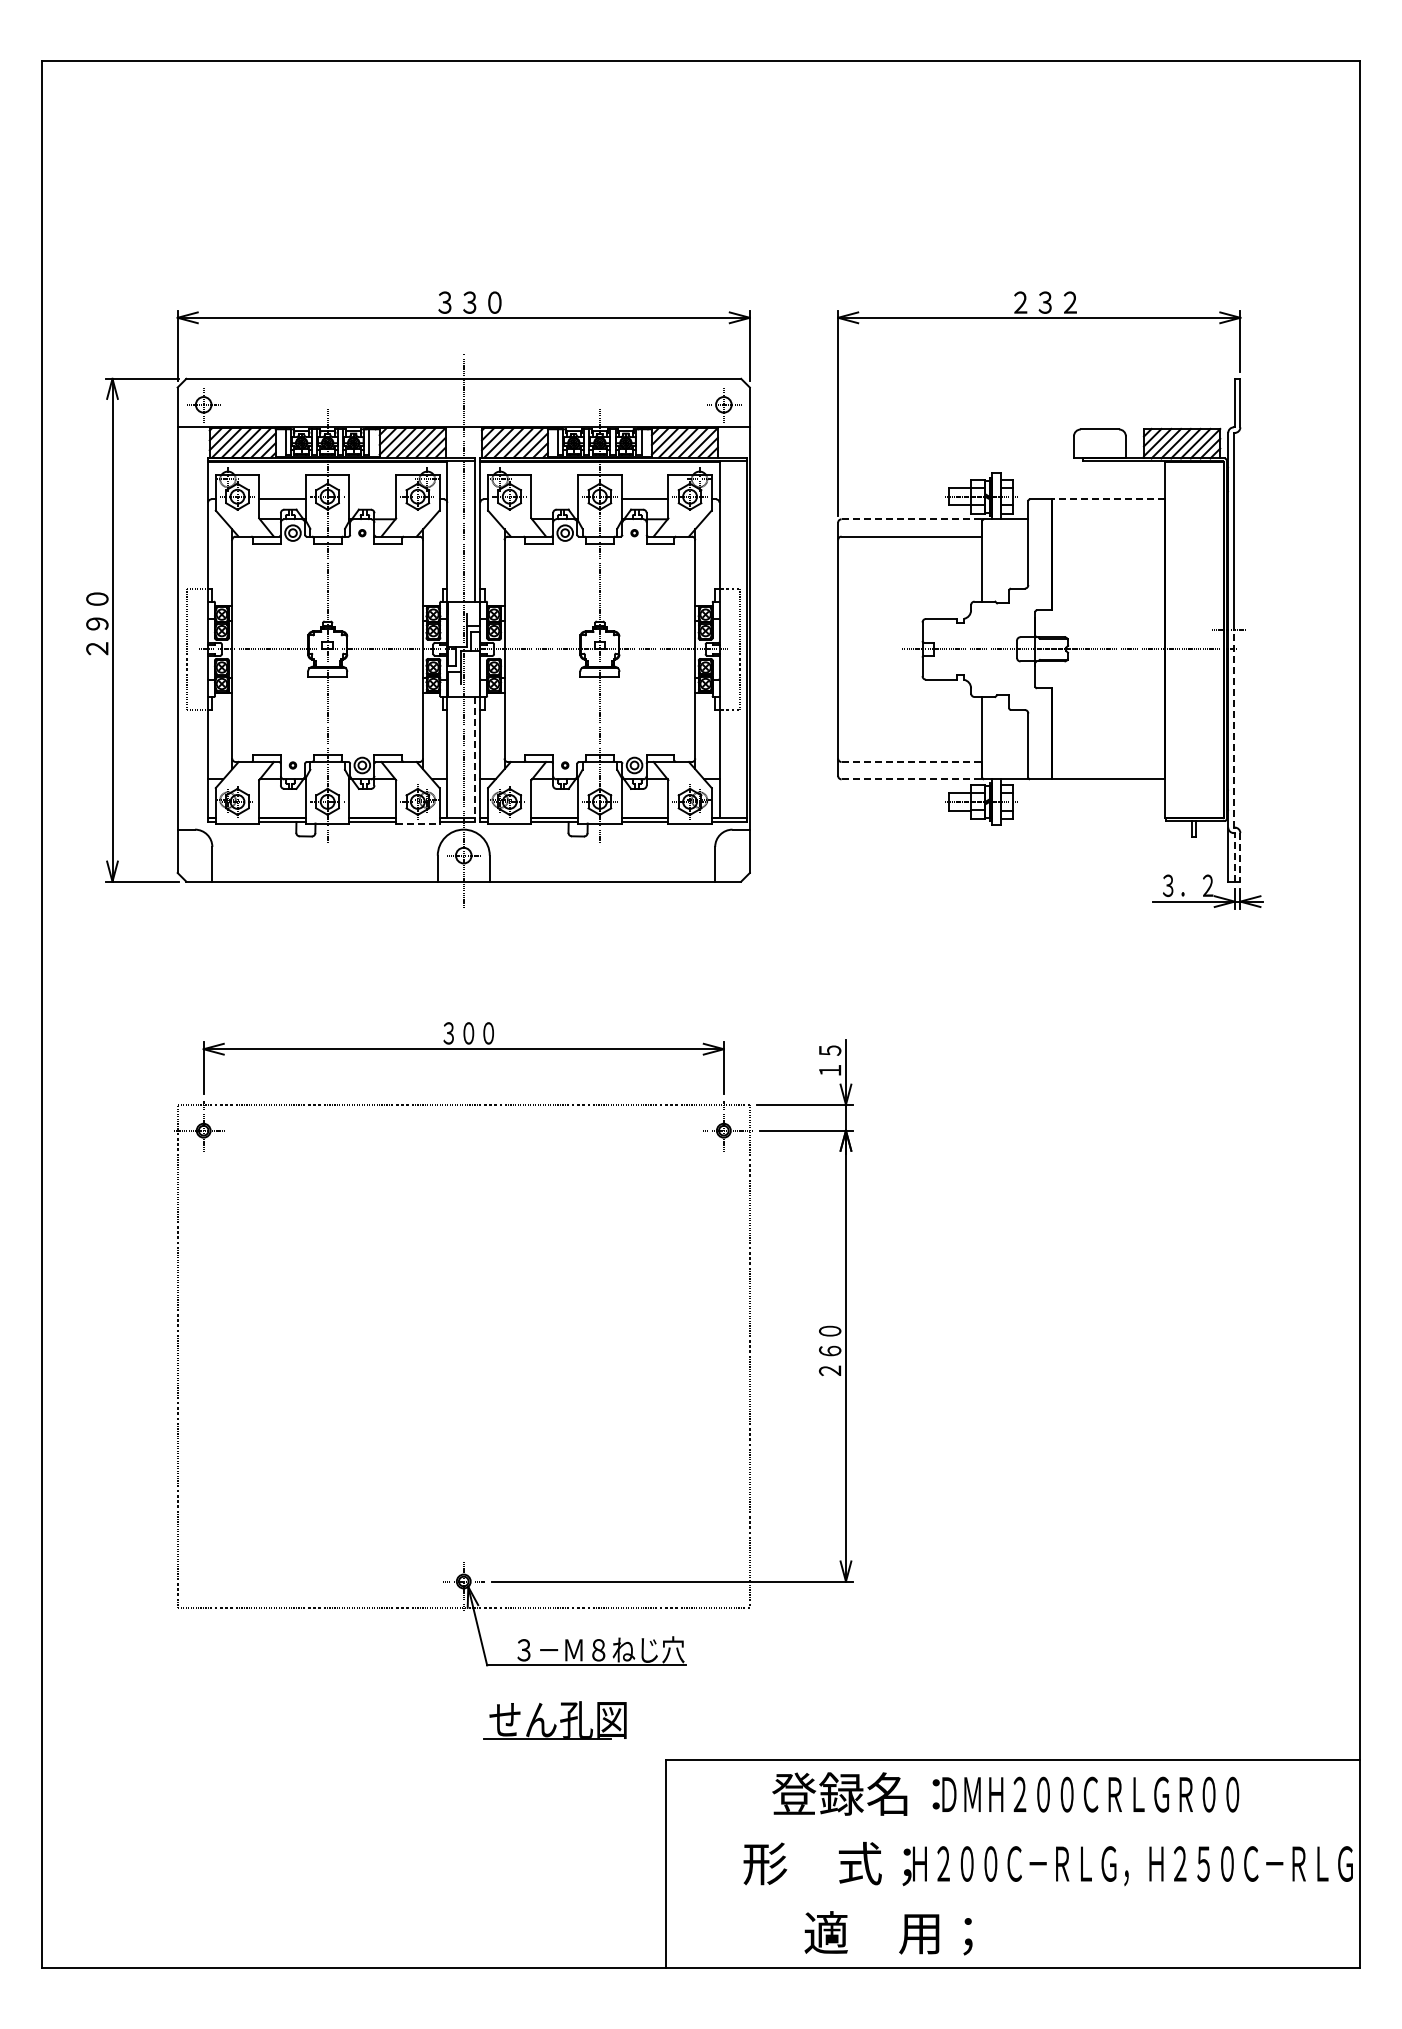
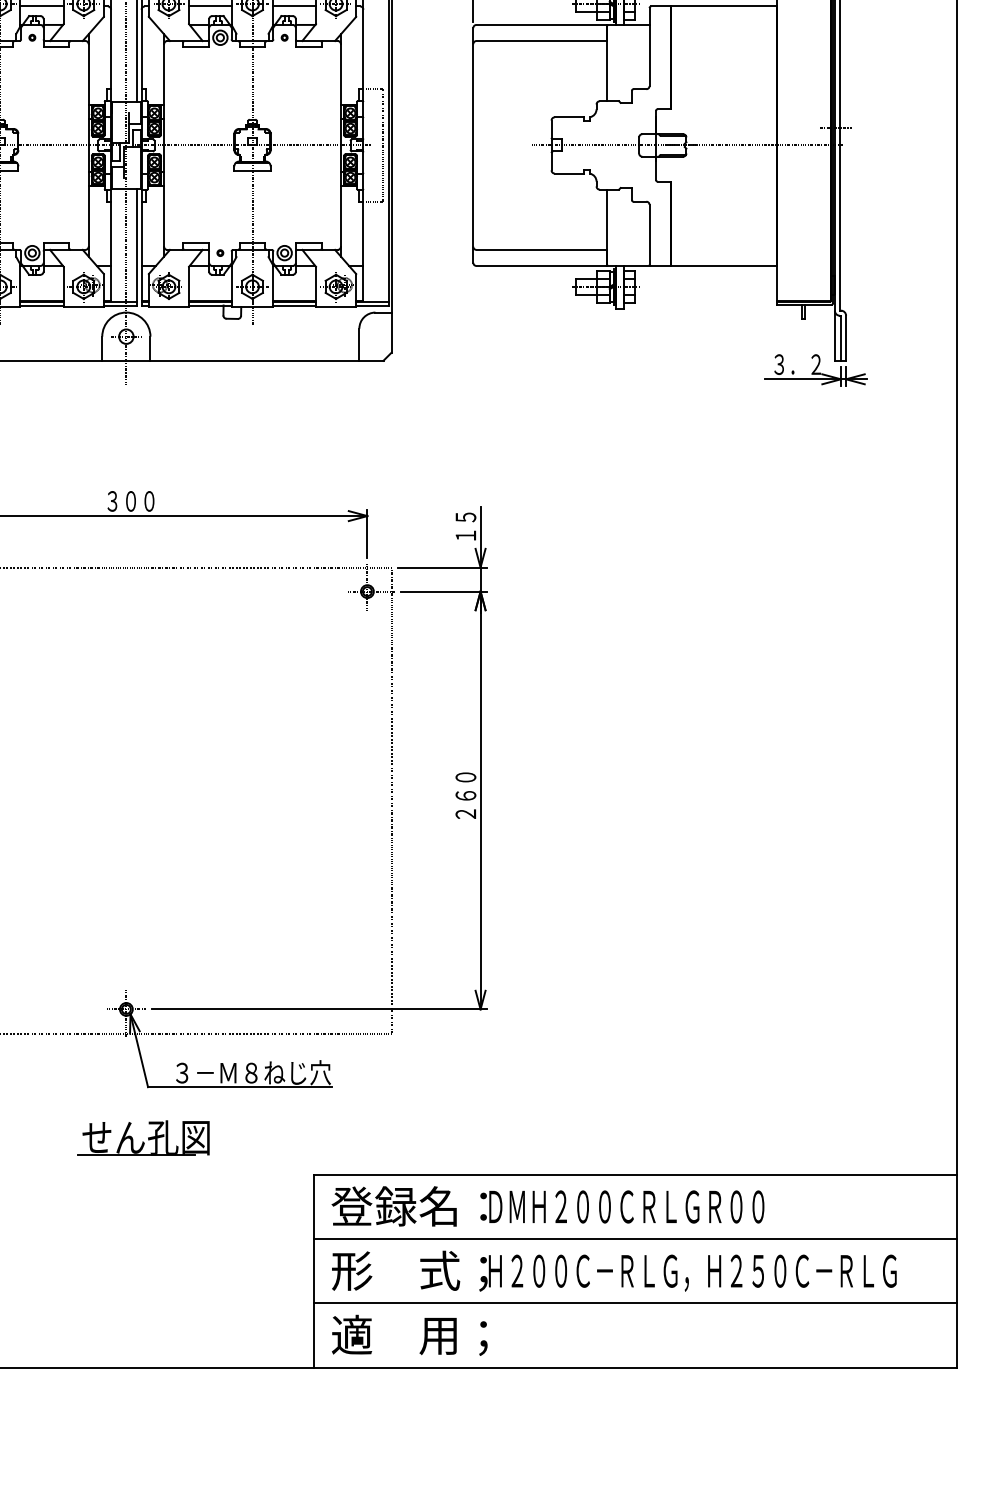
line: (372, 499) -> (41, 6), added
line: (554, 499) -> (210, 6), added
line: (1108, 499) -> (723, 6), dashed -> solid
line: (912, 519) -> (542, 25), dashed -> solid
line: (1233, 728) -> (839, 218), dashed -> solid
line: (475, 759) -> (137, 247), dashed -> solid
line: (912, 762) -> (542, 250), dashed -> solid
line: (912, 779) -> (542, 266), dashed -> solid
line: (417, 823) -> (83, 306), dashed -> solid
line: (1234, 856) -> (840, 337), dashed -> solid
line: (1240, 857) -> (846, 338), dashed -> solid
part: (554, 1720) -> (142, 1138), moved
text: (1005, 1793) -> (547, 1205), moved
line: (1012, 1829) -> (634, 1239), added
text: (1047, 1864) -> (613, 1271), moved
line: (1012, 1898) -> (634, 1303), added
text: (888, 1933) -> (409, 1335), moved

